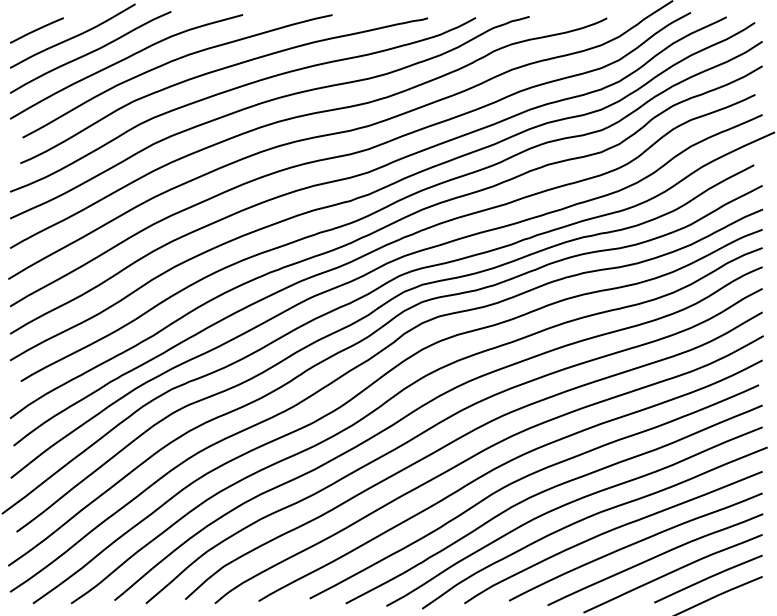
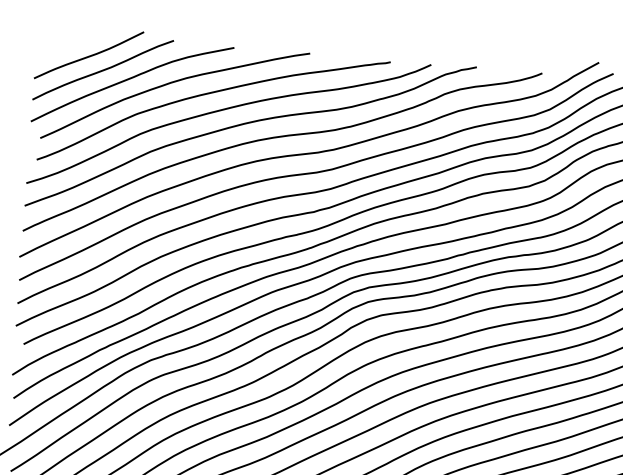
line: (36, 30) -> (58, 48), removed

